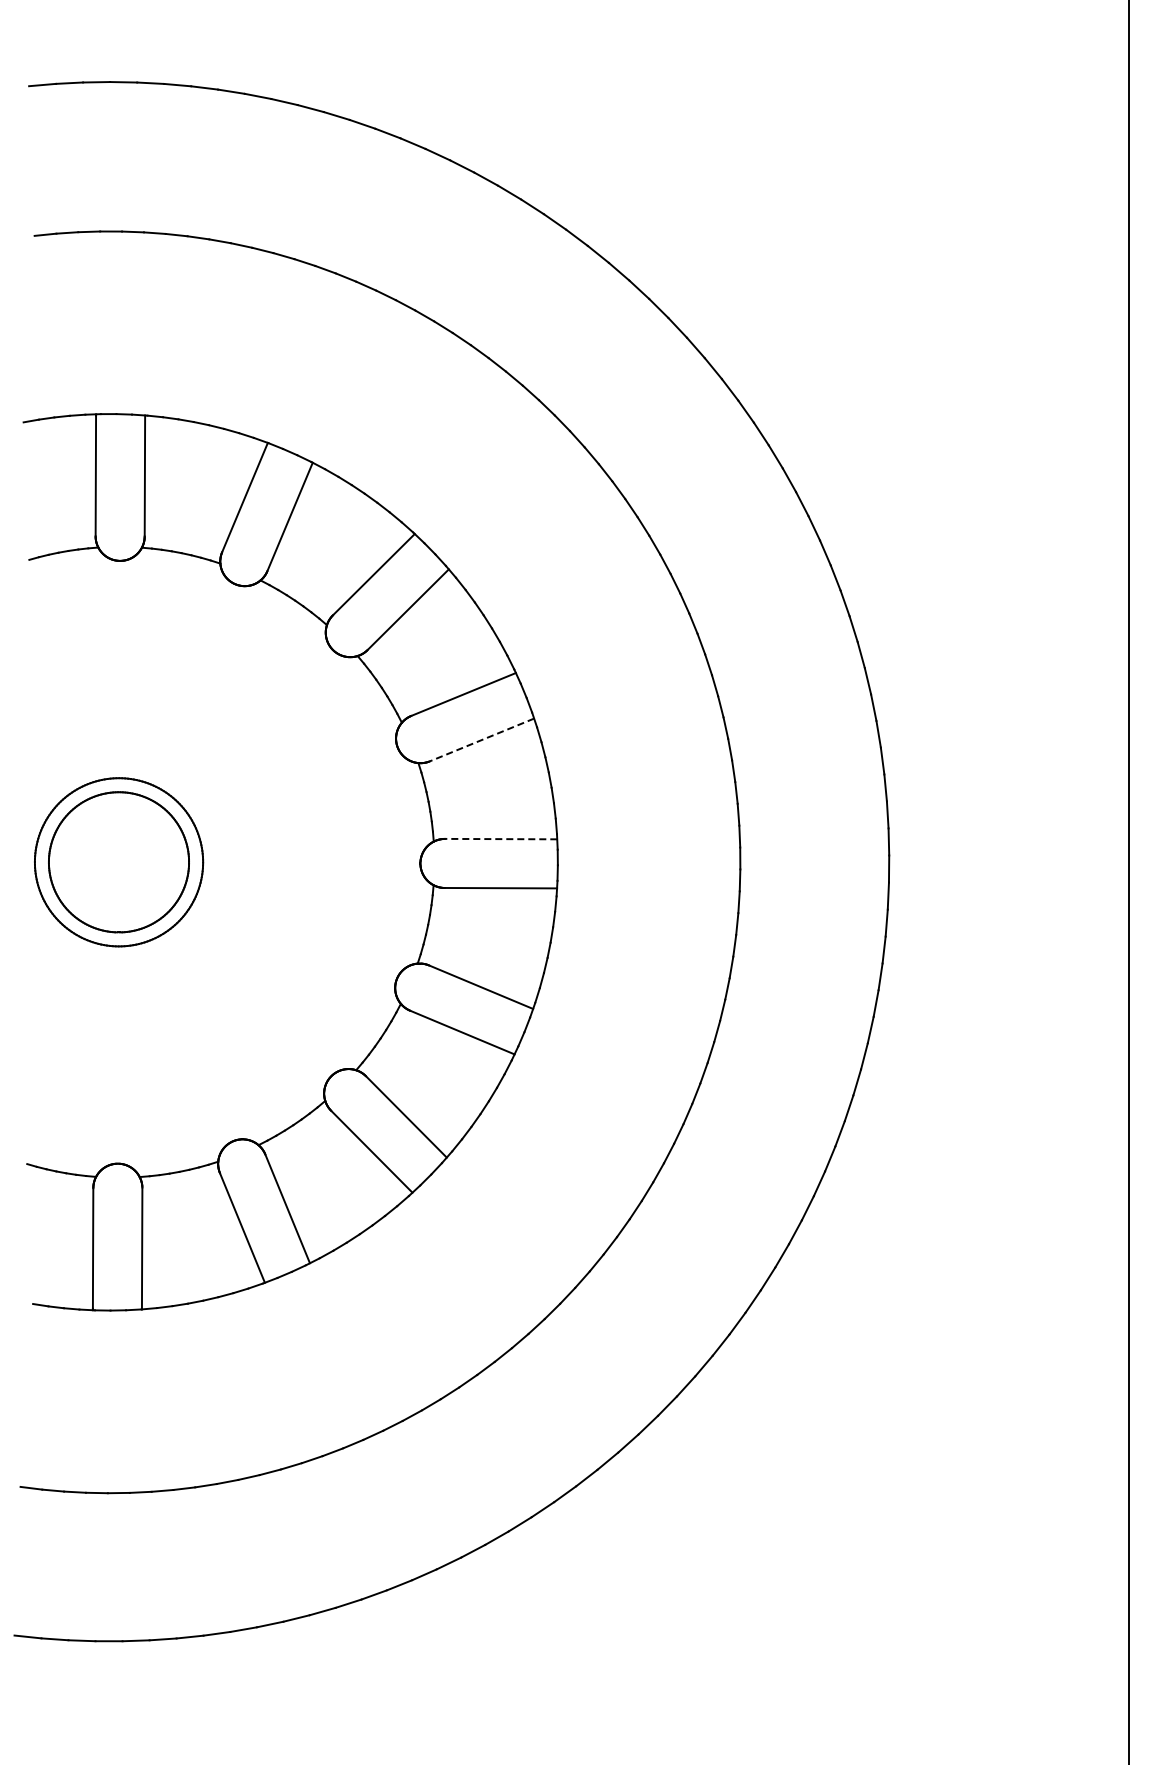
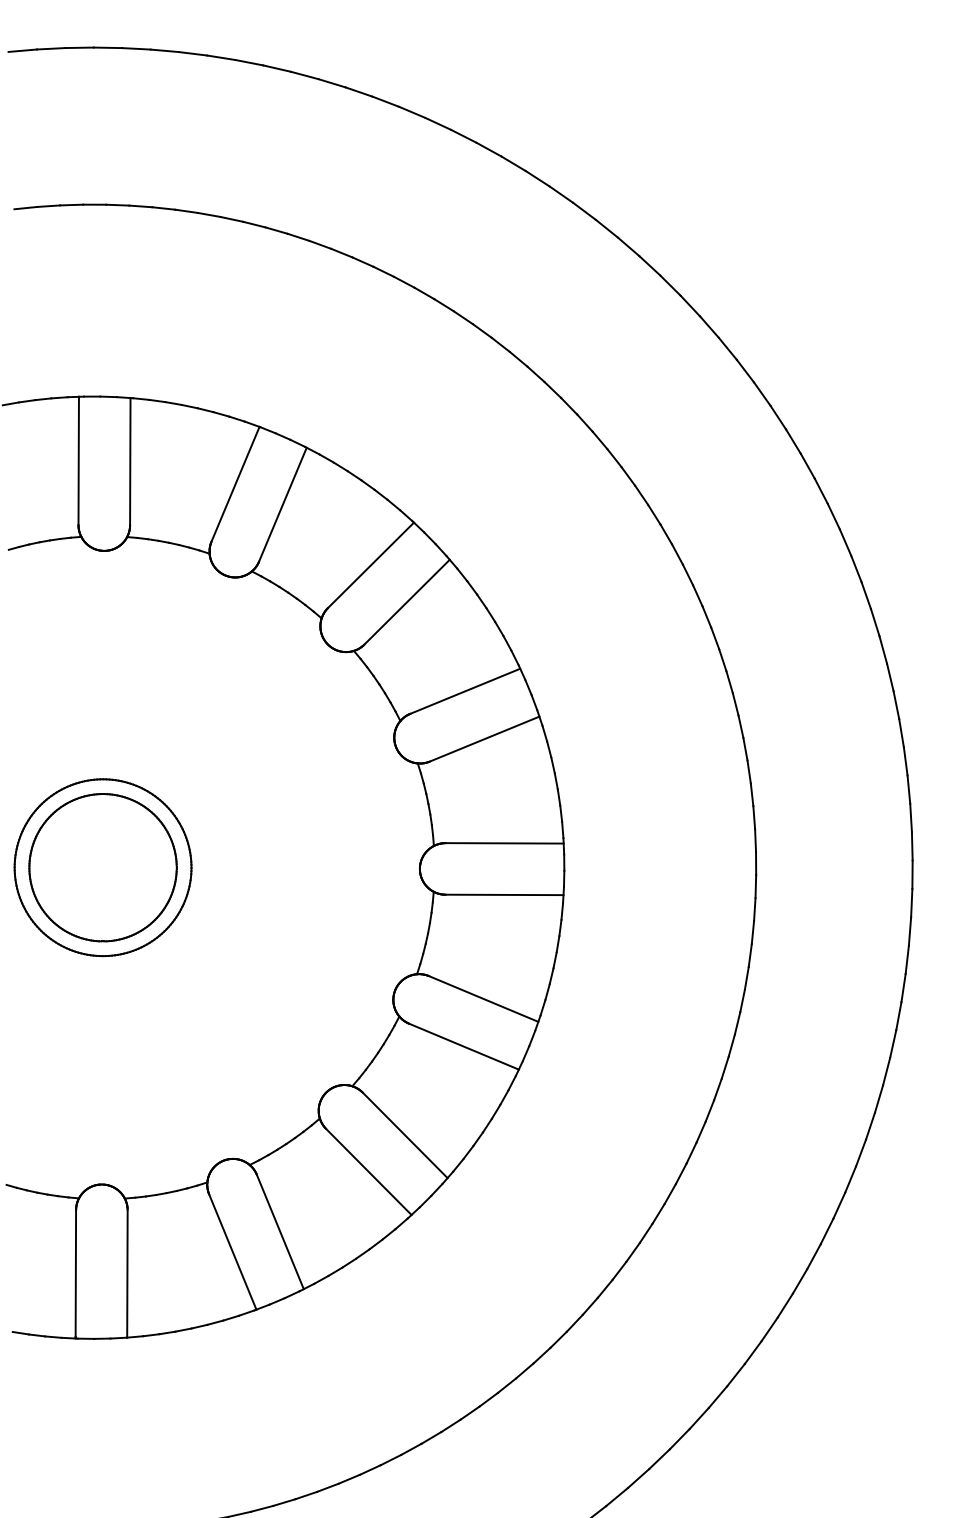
line: (481, 740) -> (484, 739), dashed -> solid
line: (500, 839) -> (504, 843), dashed -> solid

